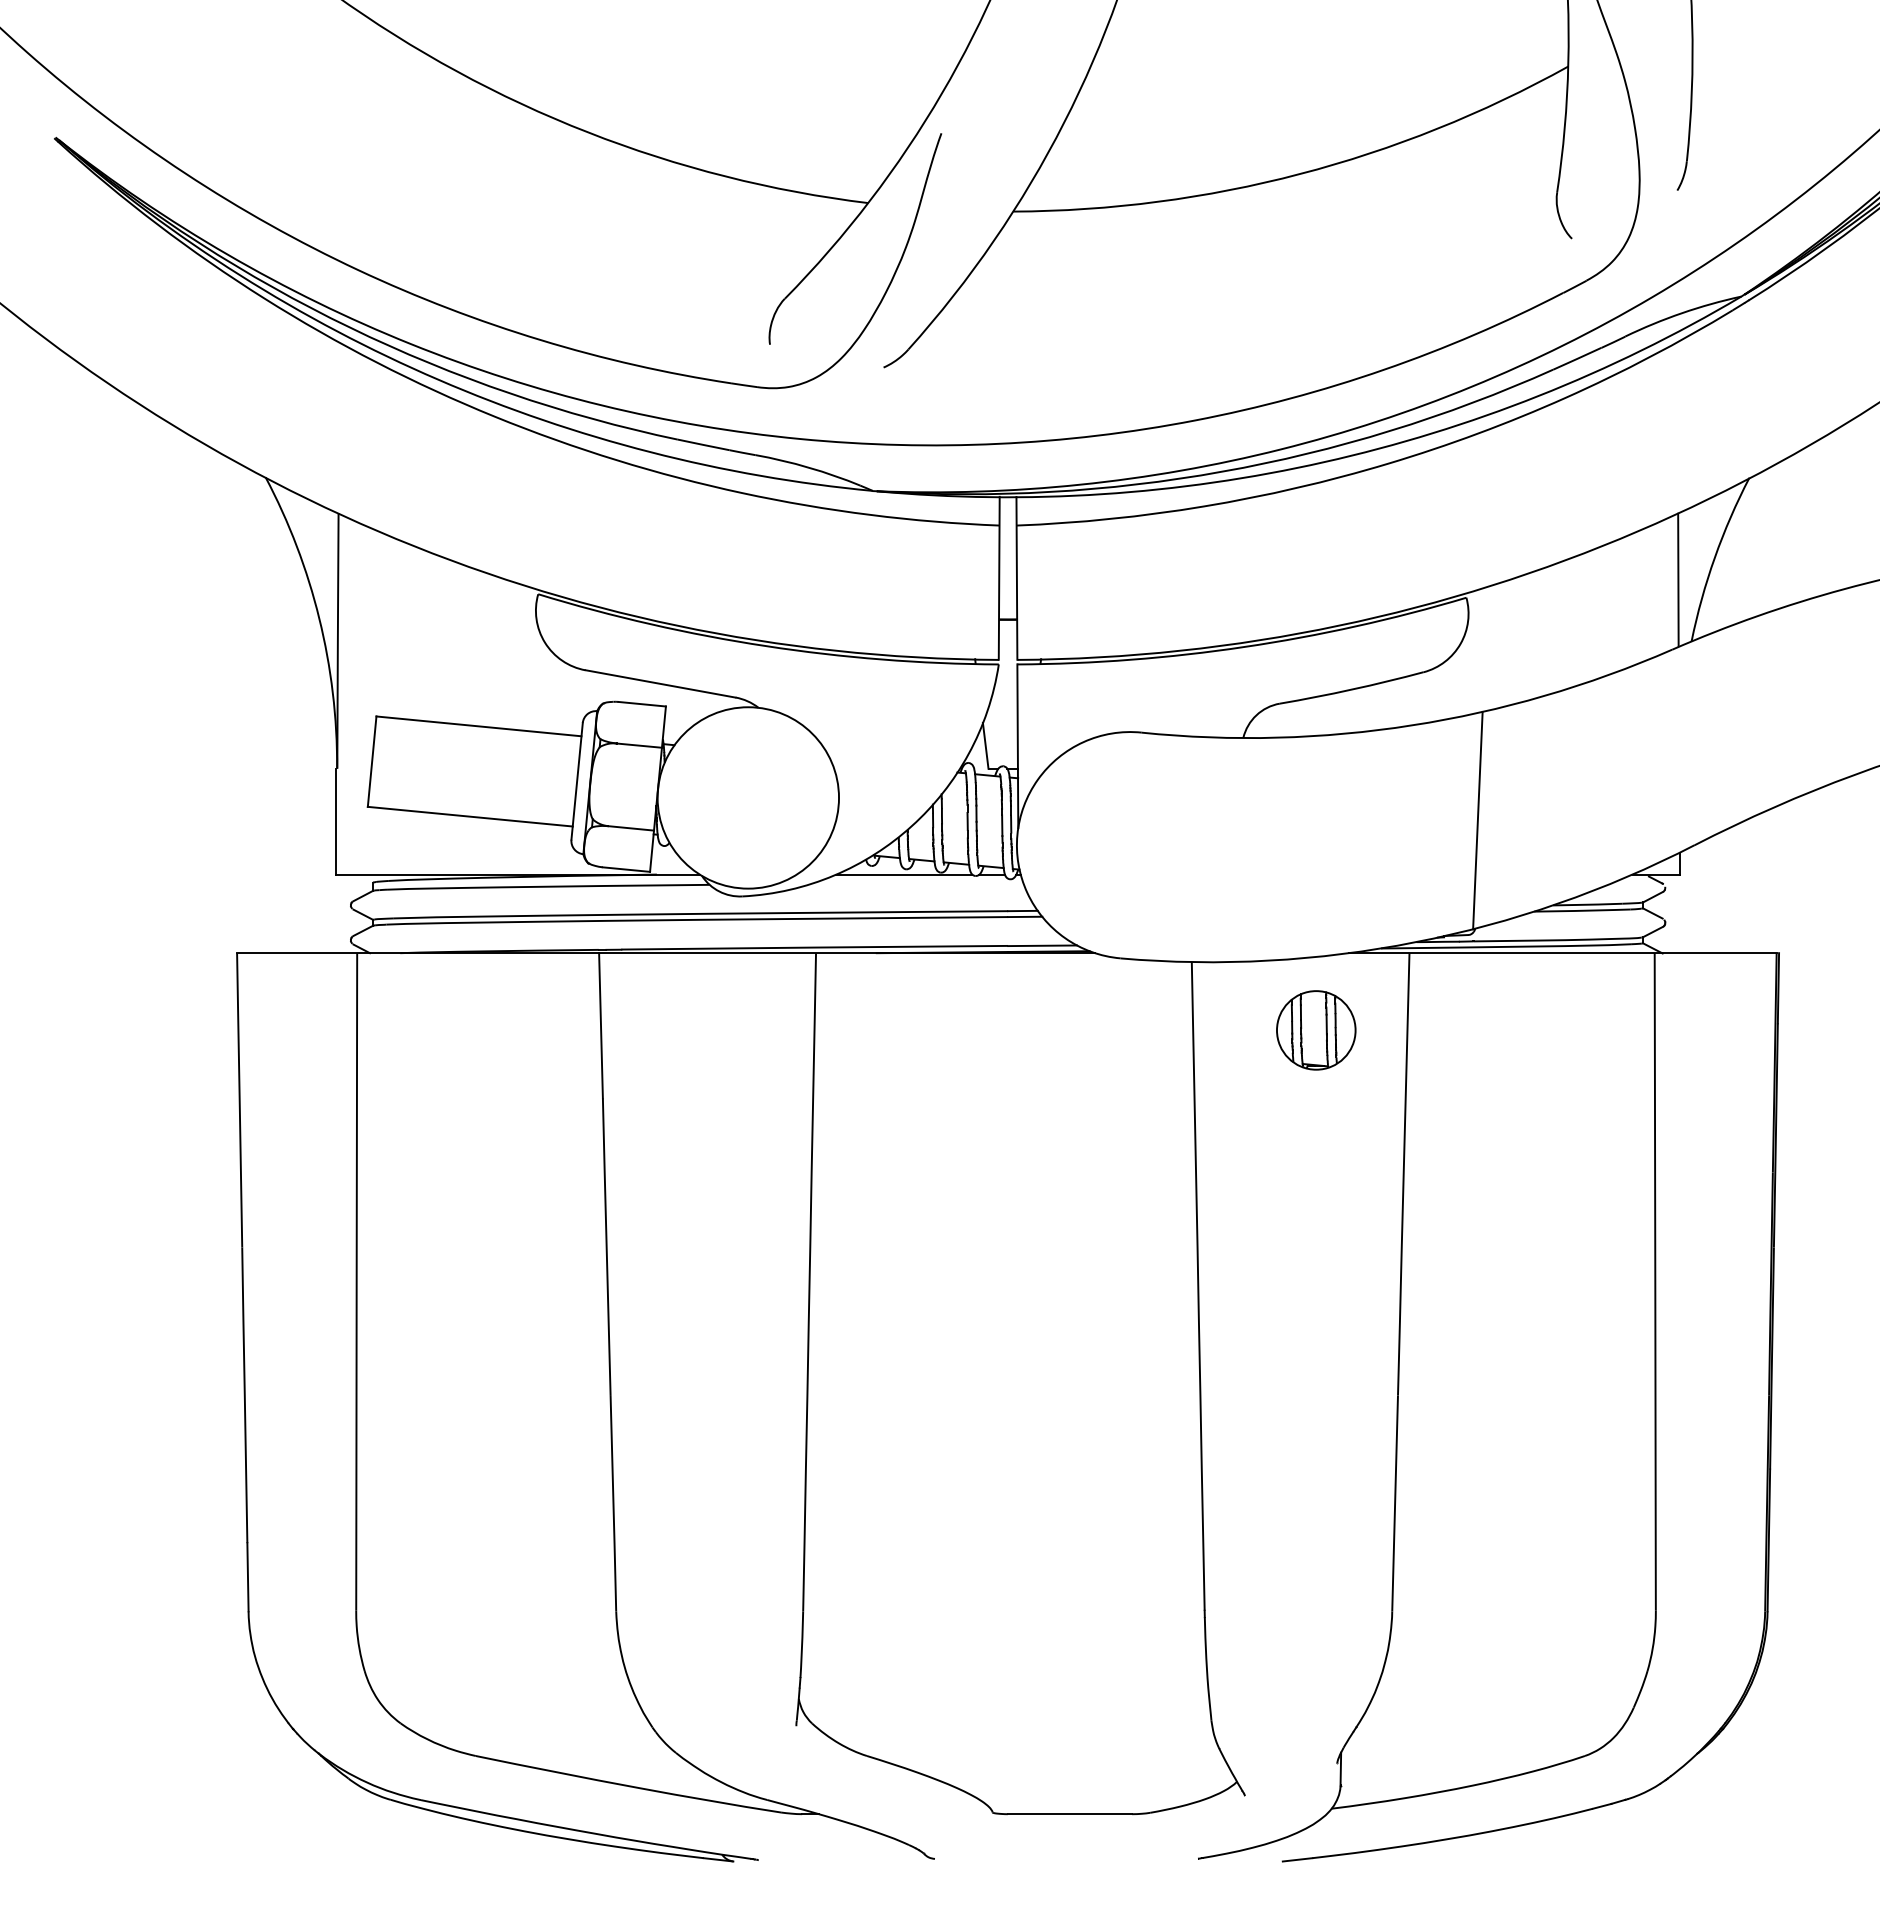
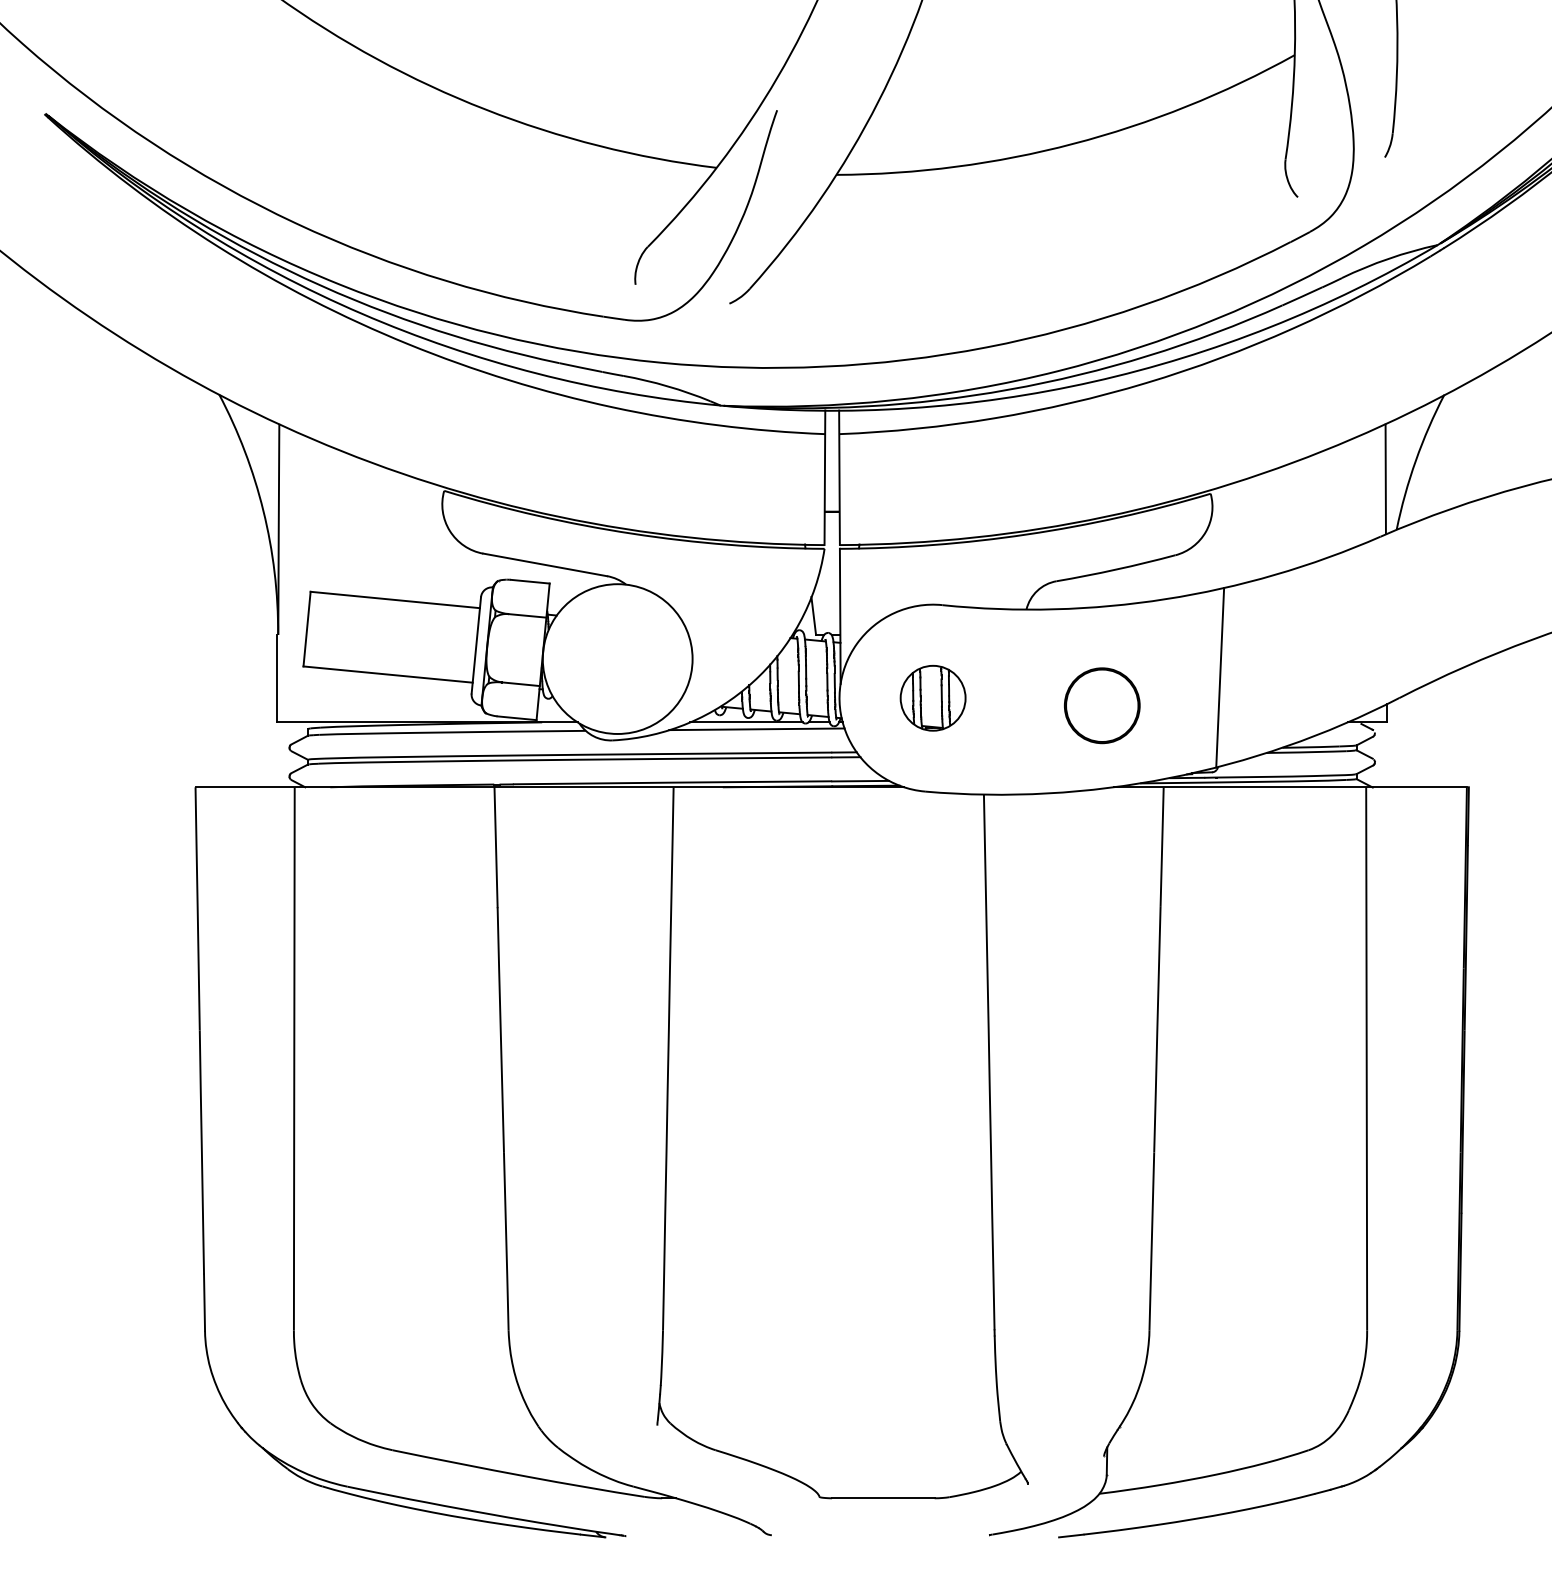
part: (1334, 854) -> (1101, 705), added
line: (916, 882) -> (756, 728), added
part: (1316, 1030) -> (933, 698), moved

